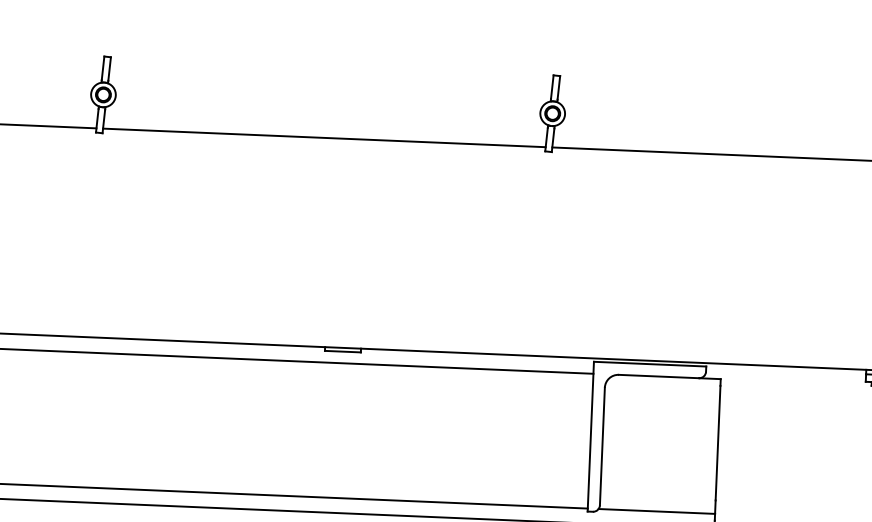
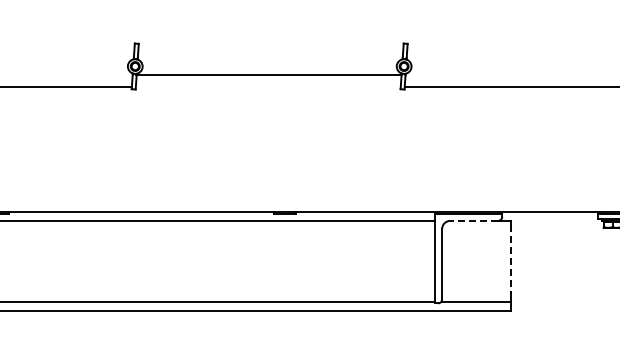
line: (322, 137) -> (267, 74), moved
line: (659, 375) -> (474, 220), solid -> dashed
line: (718, 443) -> (511, 259), solid -> dashed

